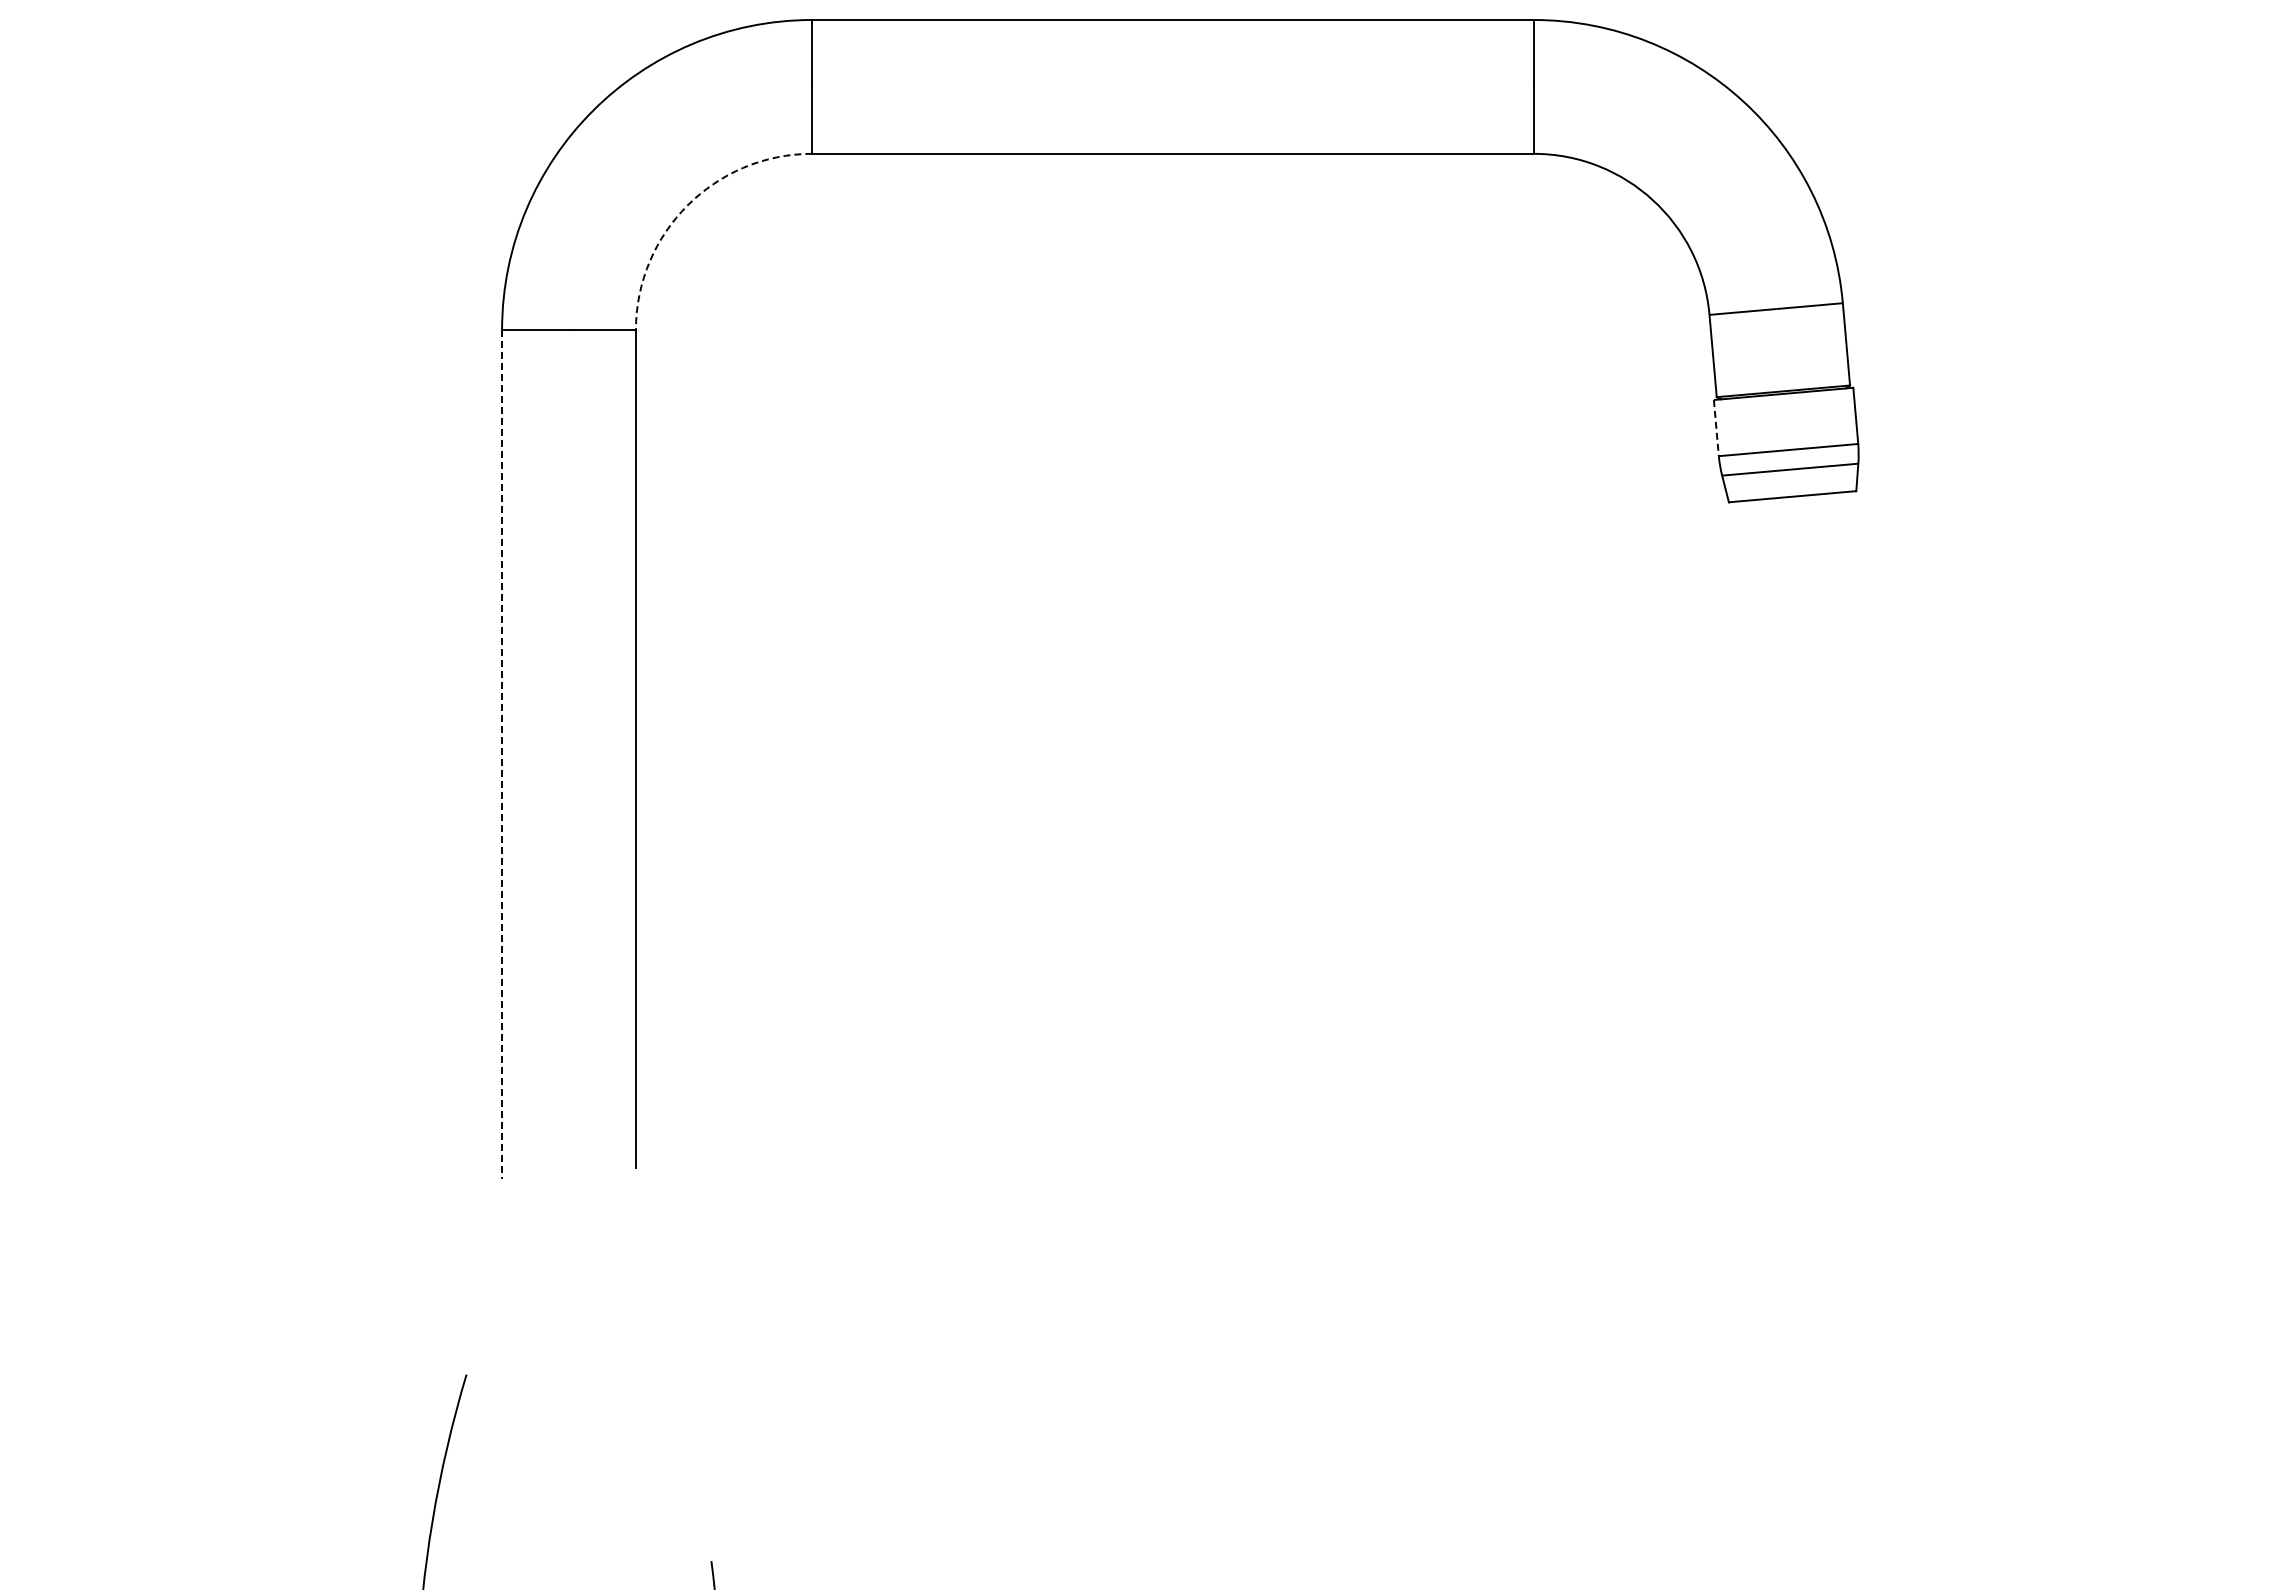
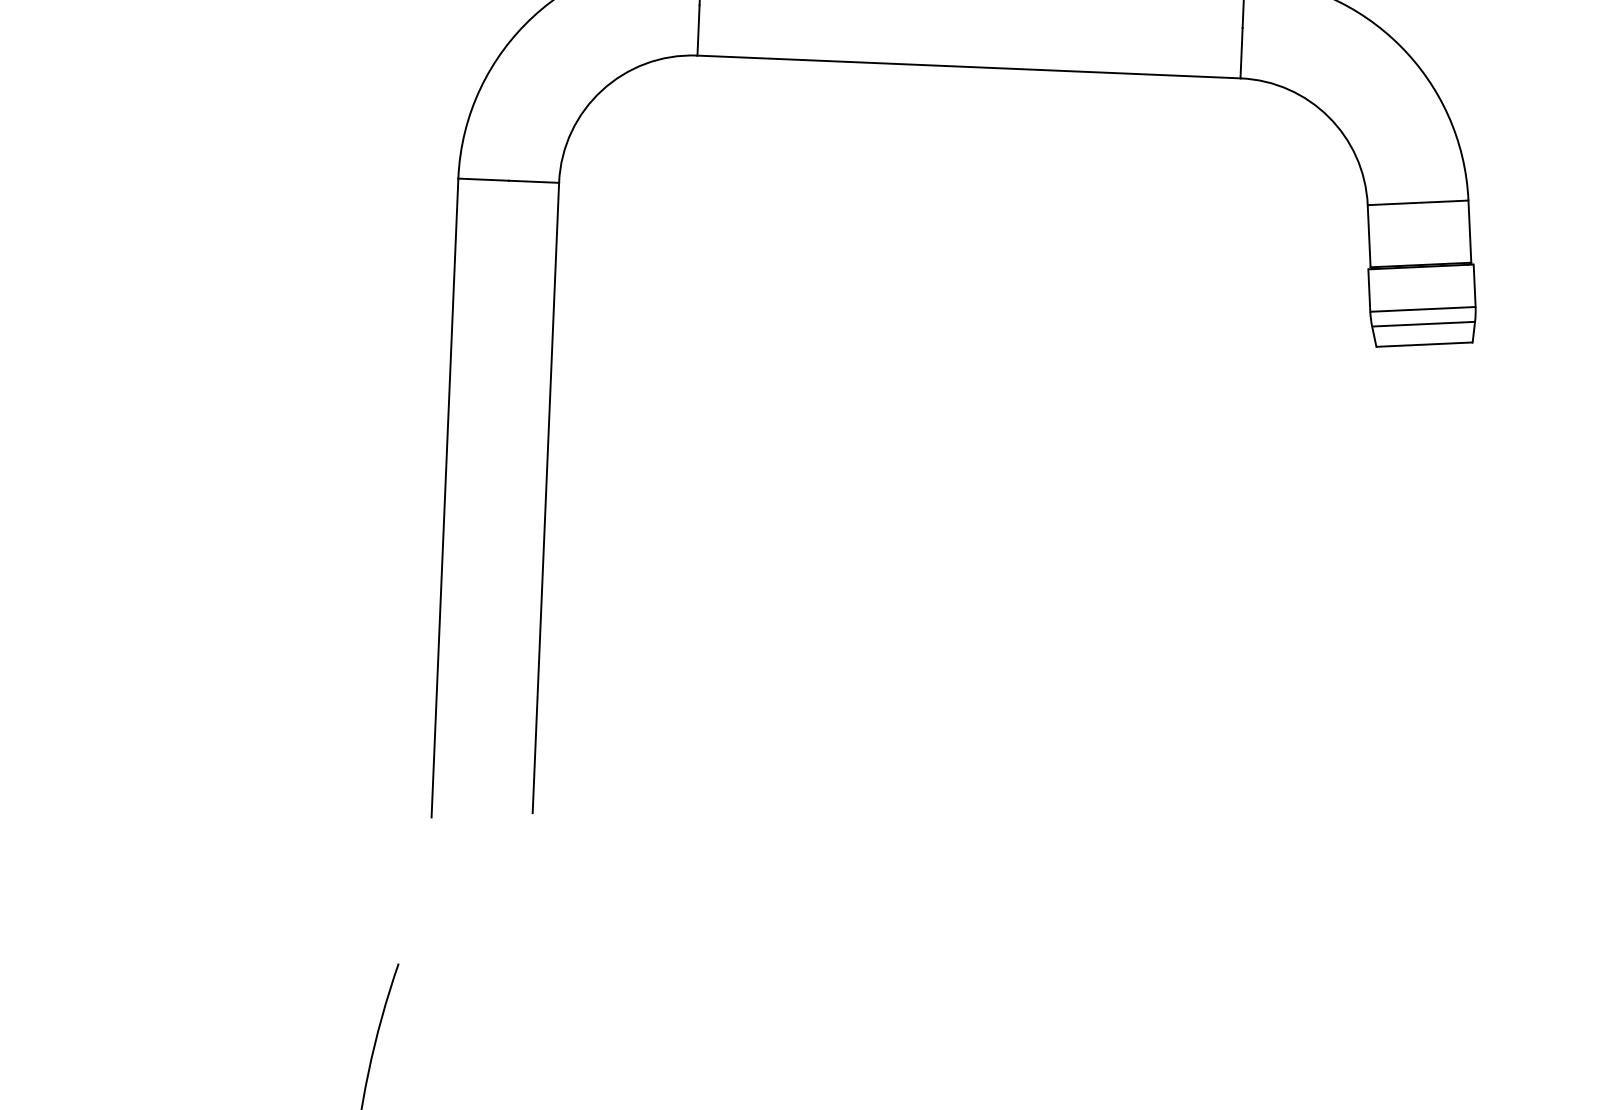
arc: (687, 205) -> (601, 90), dashed -> solid
line: (1716, 428) -> (1369, 290), dashed -> solid
line: (502, 755) -> (445, 498), dashed -> solid

